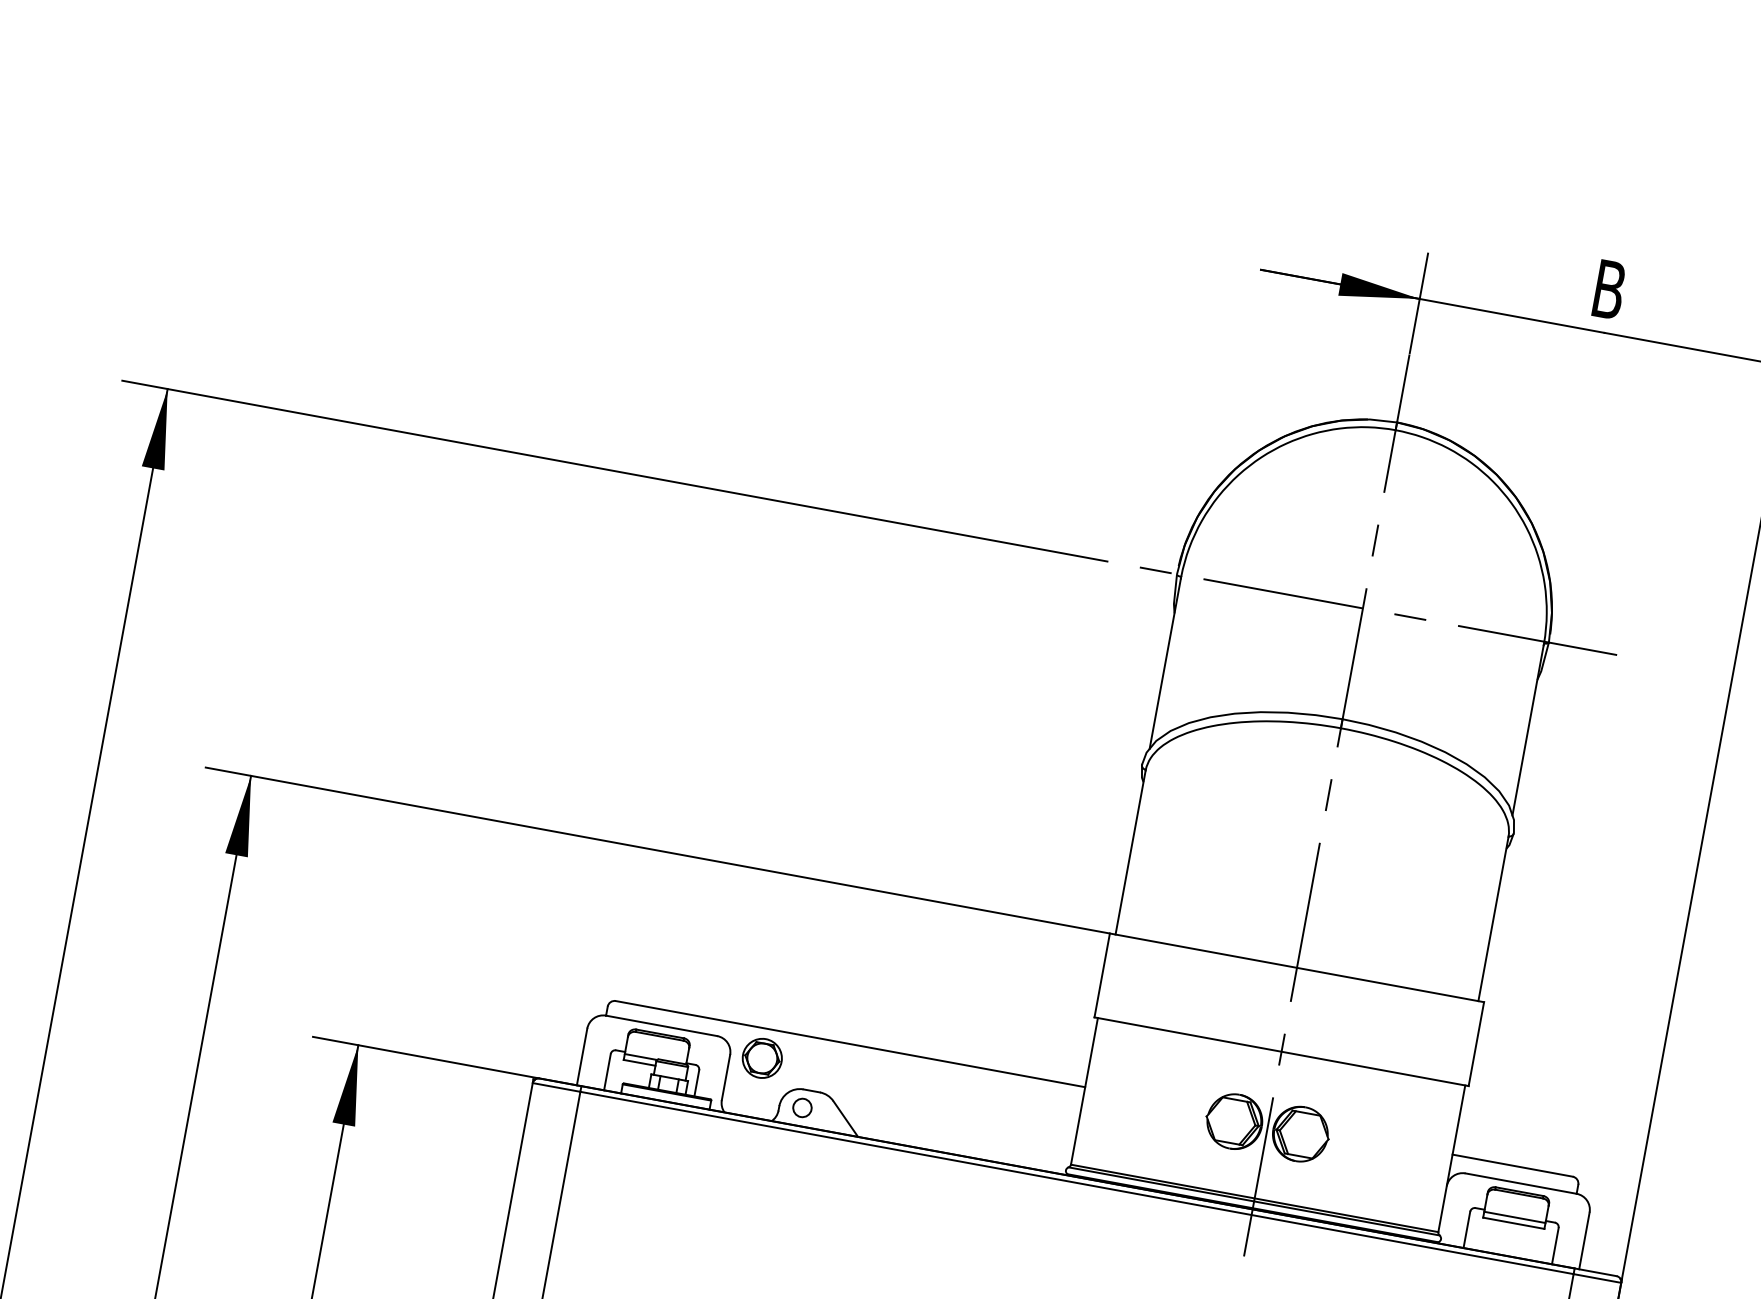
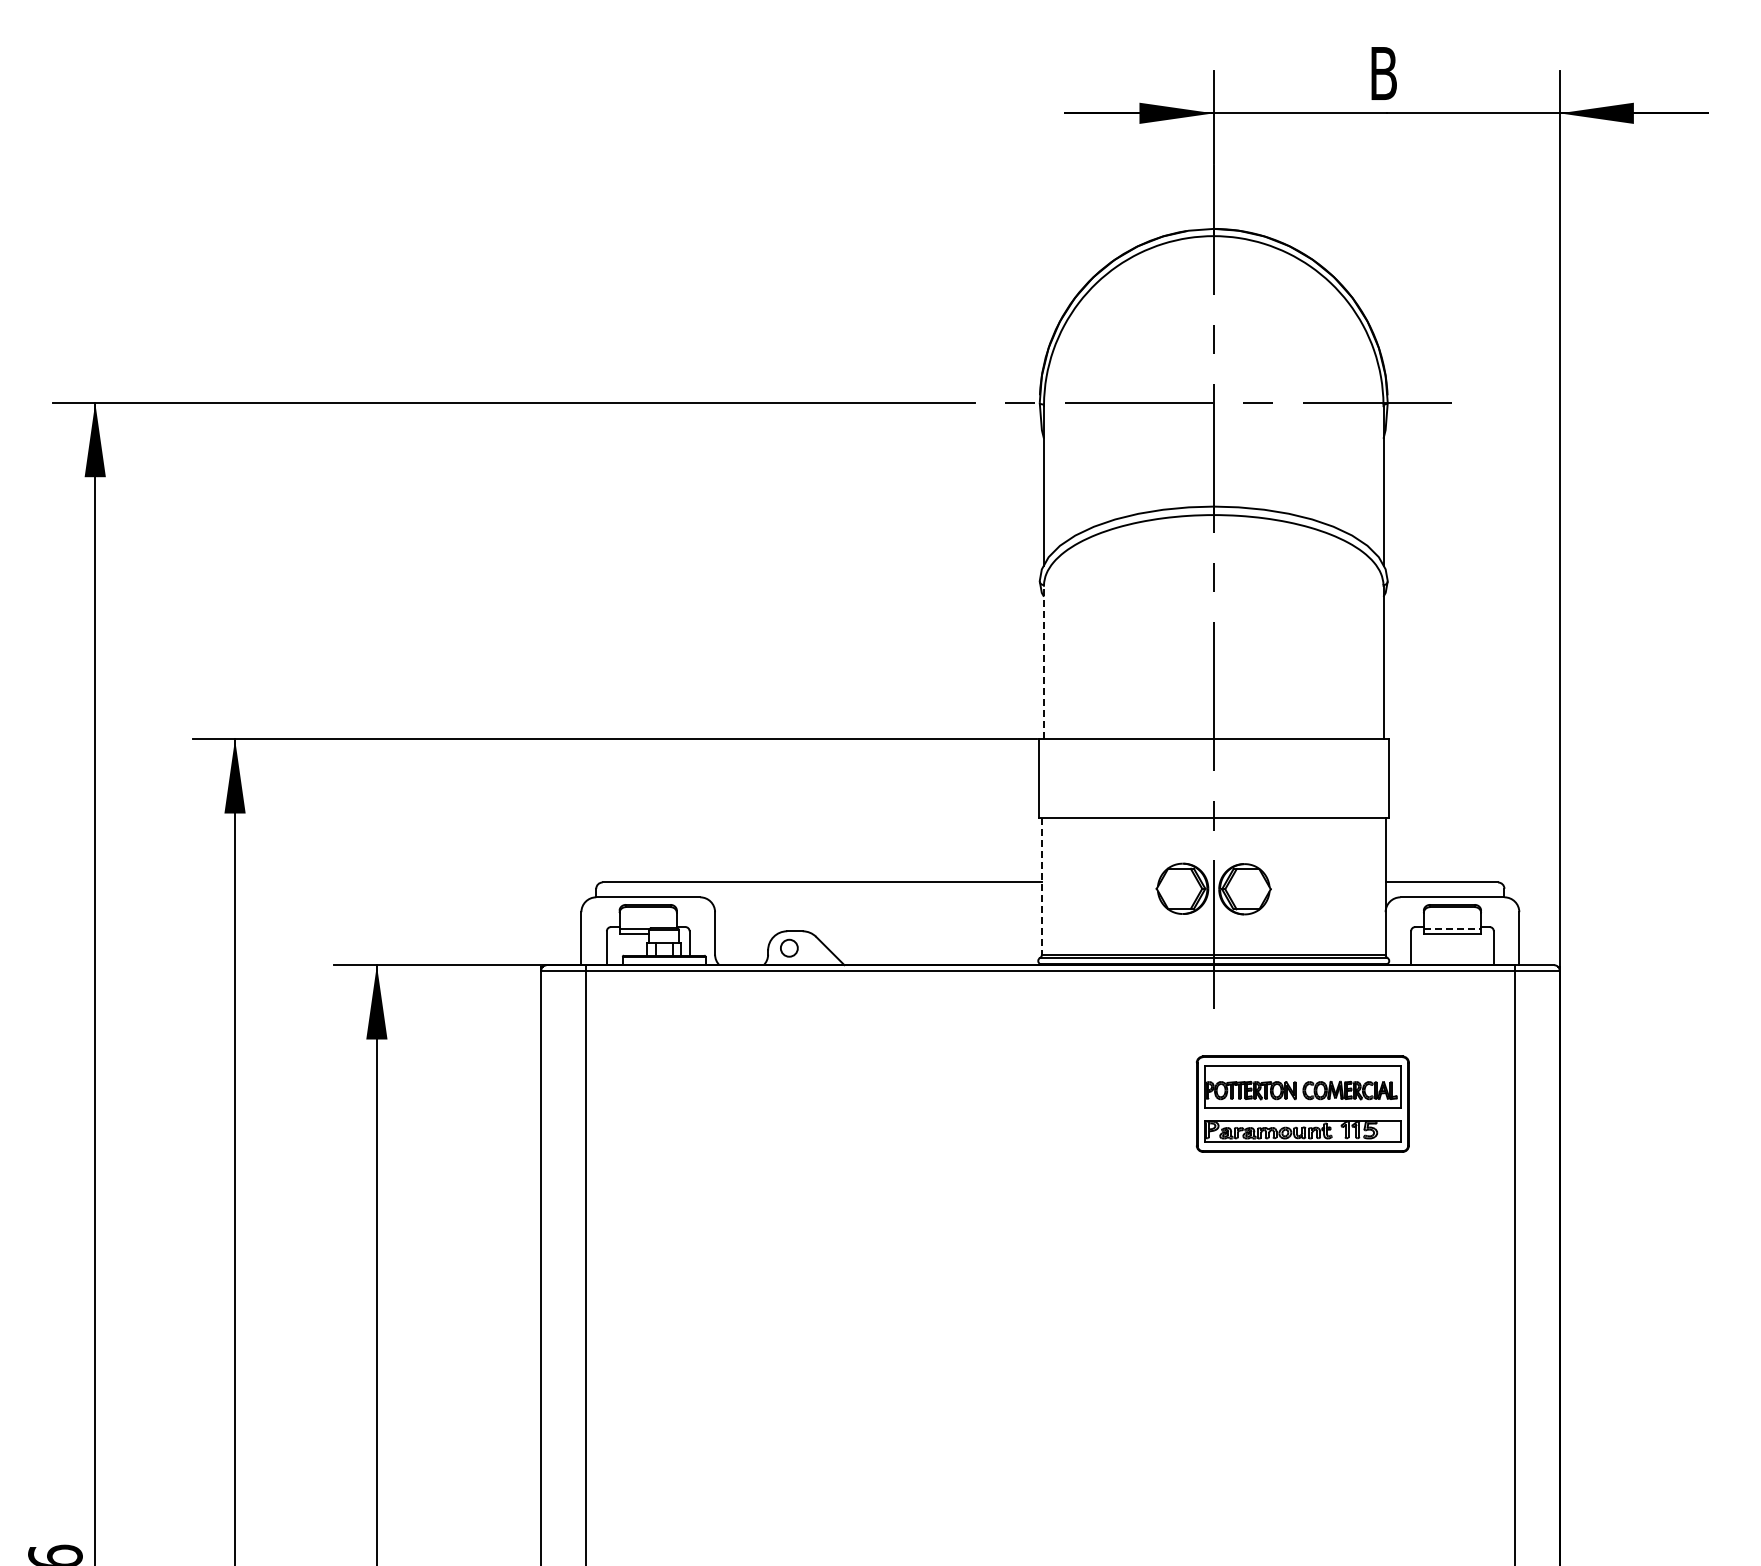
line: (1130, 852) -> (1043, 662), solid -> dashed
part: (762, 1057) -> (744, 909), removed
line: (1084, 1091) -> (1041, 886), solid -> dashed
line: (1515, 1216) -> (1452, 928), solid -> dashed

